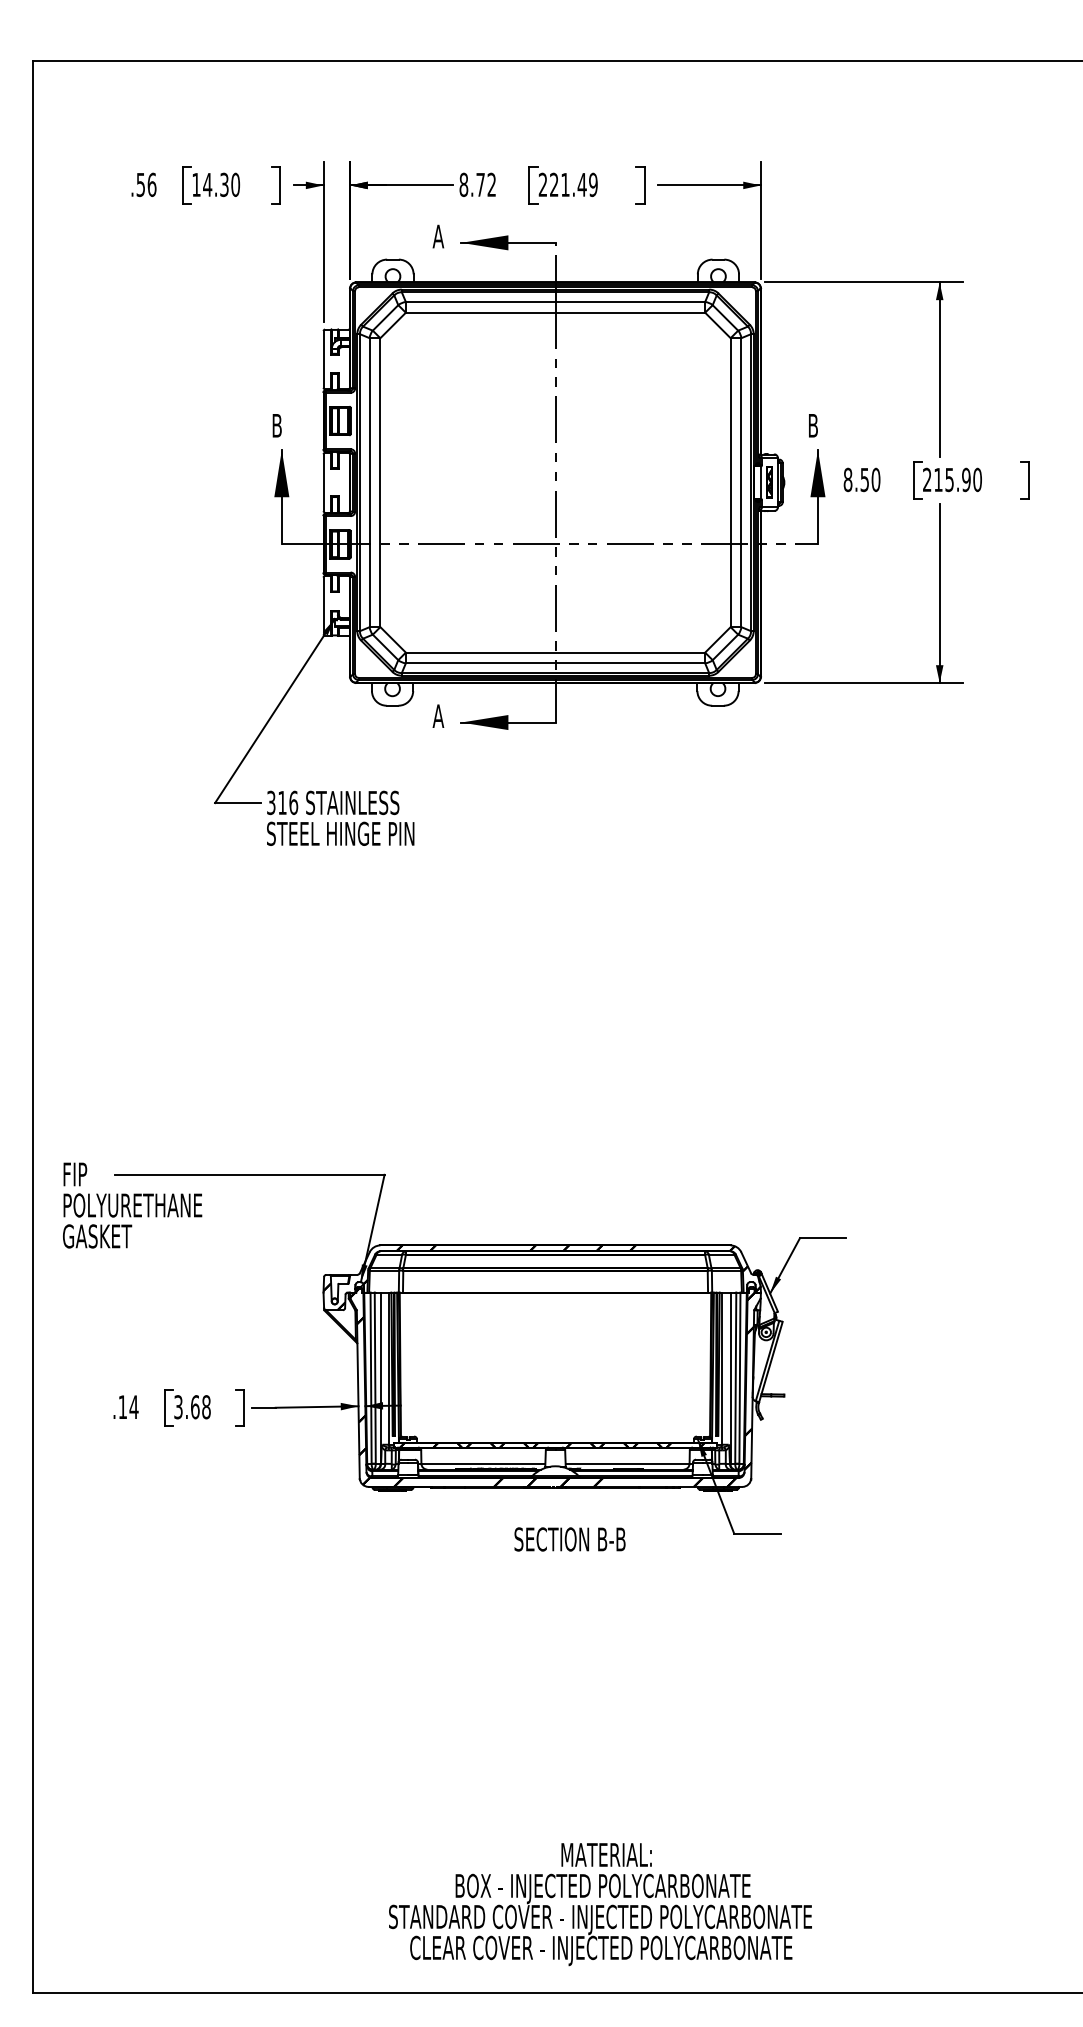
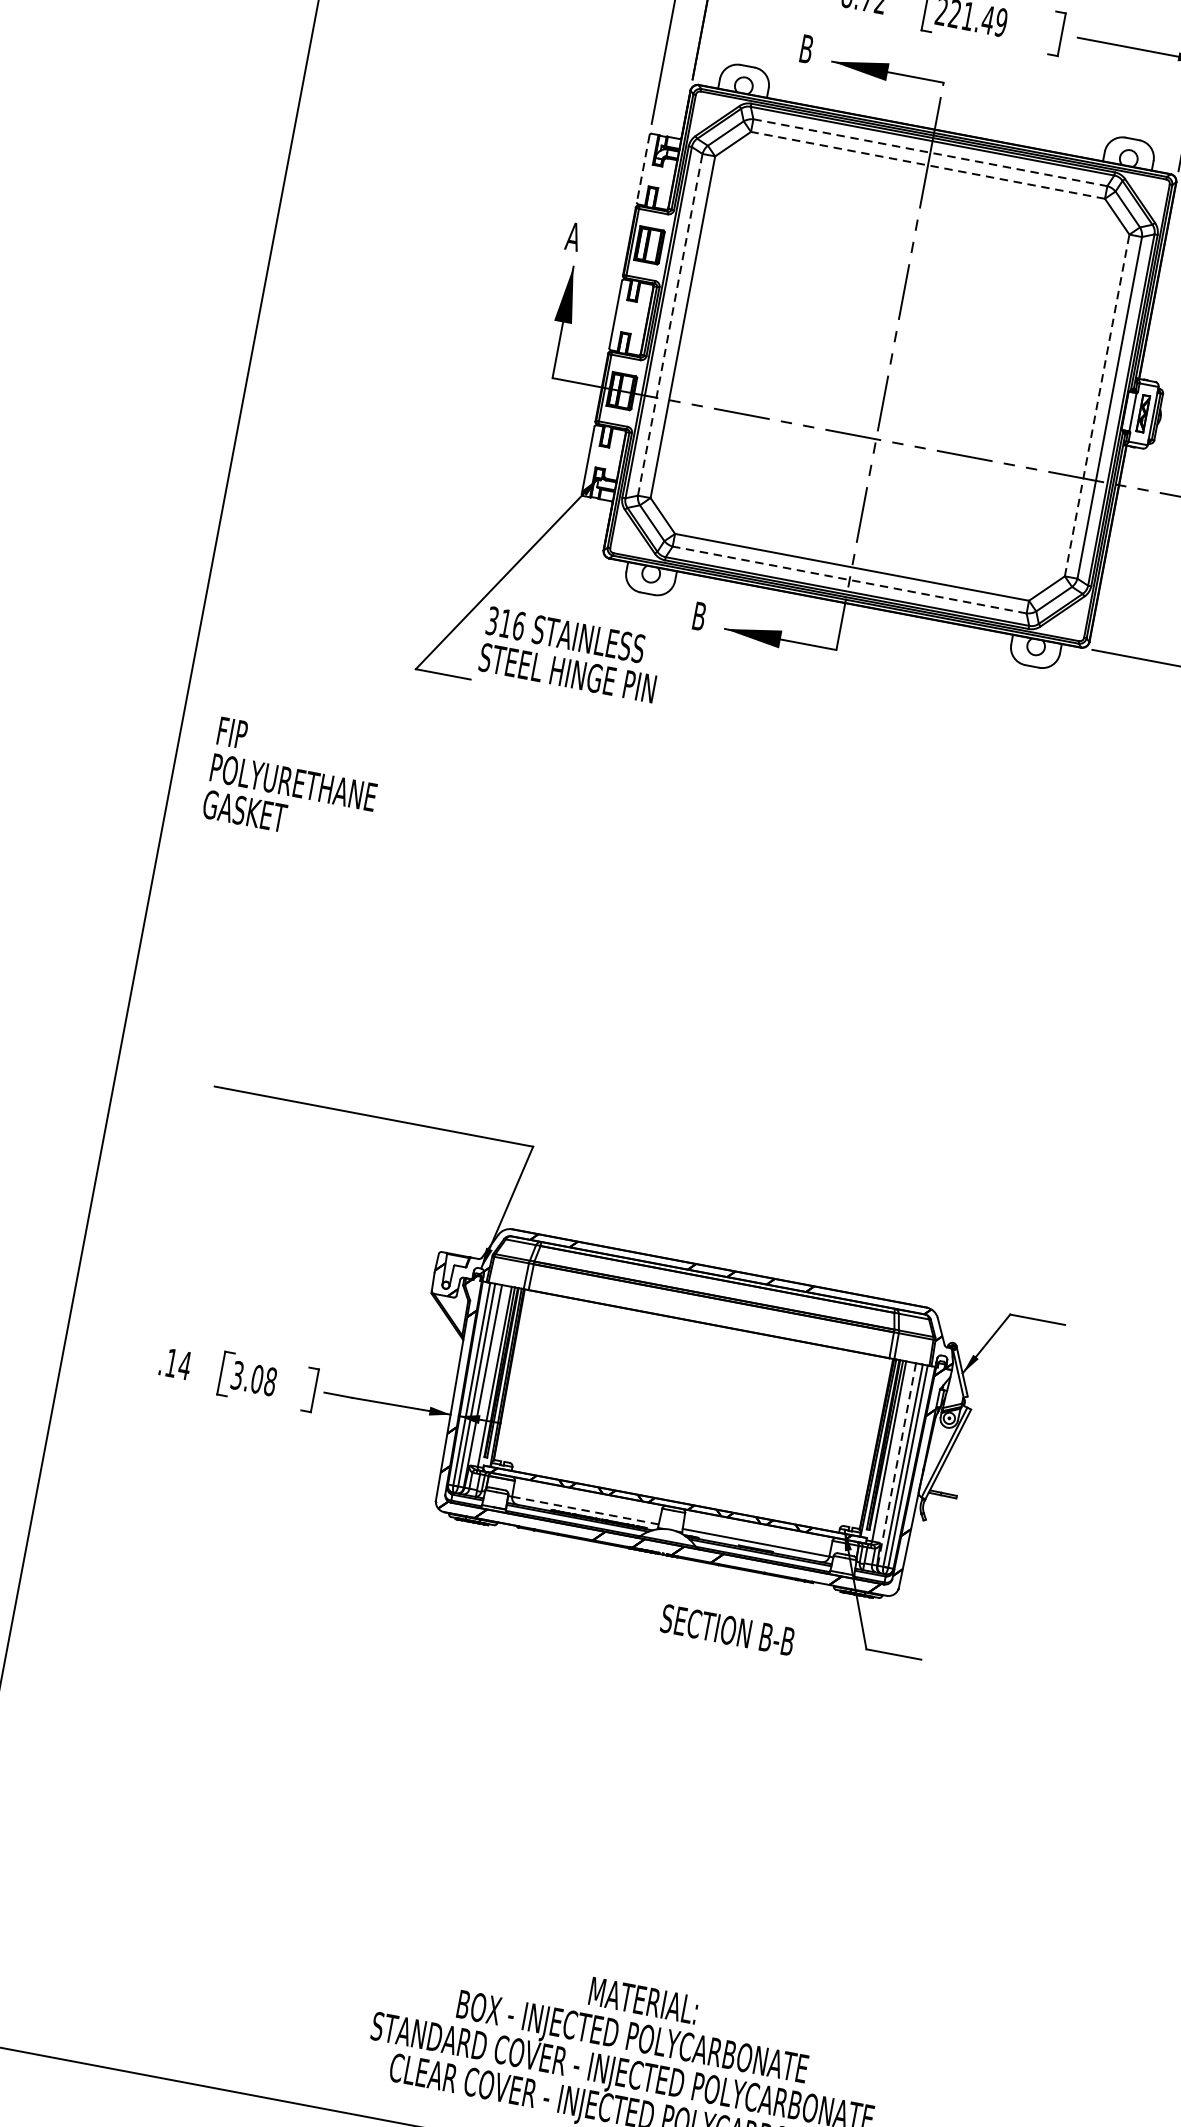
text: (438, 236) -> (806, 49), A -> B
line: (555, 302) -> (930, 153), solid -> dashed
line: (555, 312) -> (928, 165), solid -> dashed
line: (323, 359) -> (643, 168), solid -> dashed
text: (276, 425) -> (572, 236), B -> A
line: (369, 482) -> (670, 324), solid -> dashed
line: (730, 482) -> (1096, 405), solid -> dashed
line: (555, 663) -> (849, 580), solid -> dashed
text: (438, 715) -> (699, 615), A -> B
text: (340, 817) -> (571, 653), moved
text: (132, 1205) -> (293, 782), moved
line: (730, 1378) -> (896, 1464), solid -> dashed
text: (195, 1407) -> (257, 1379), 3.68 -> 3.08
line: (483, 1463) -> (585, 1510), solid -> dashed
text: (569, 1539) -> (727, 1630), moved

